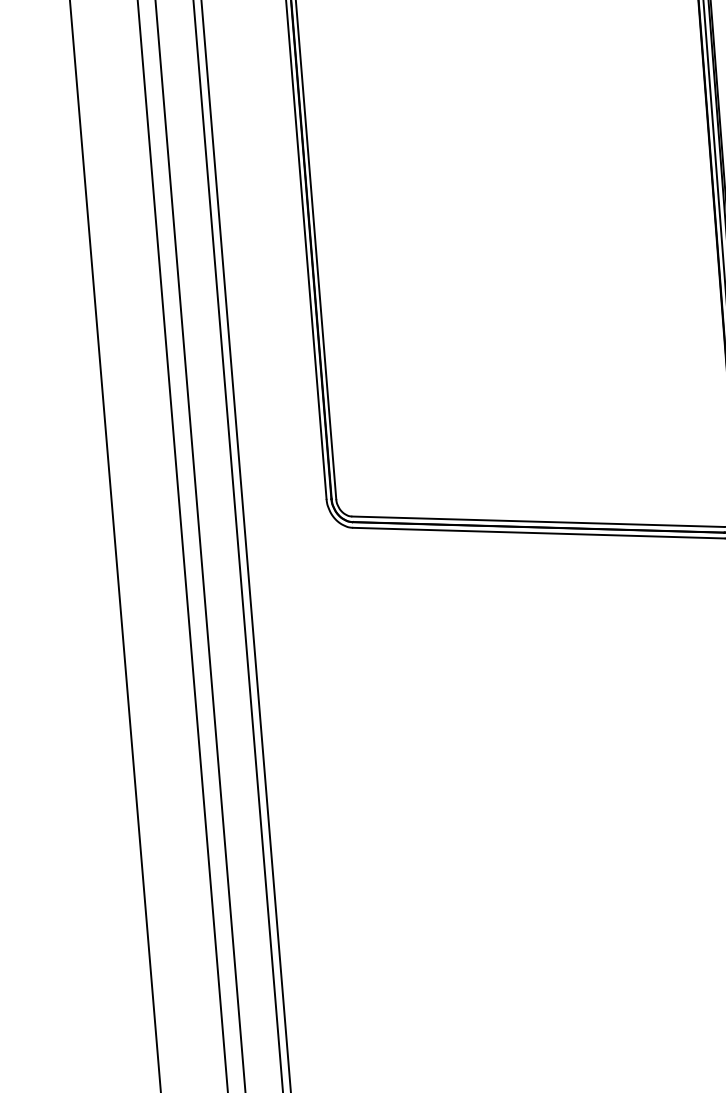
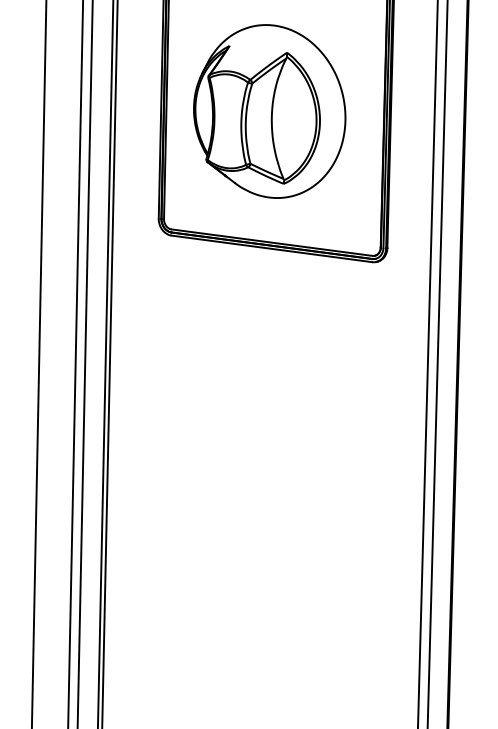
part: (508, 282) -> (269, 111), added

